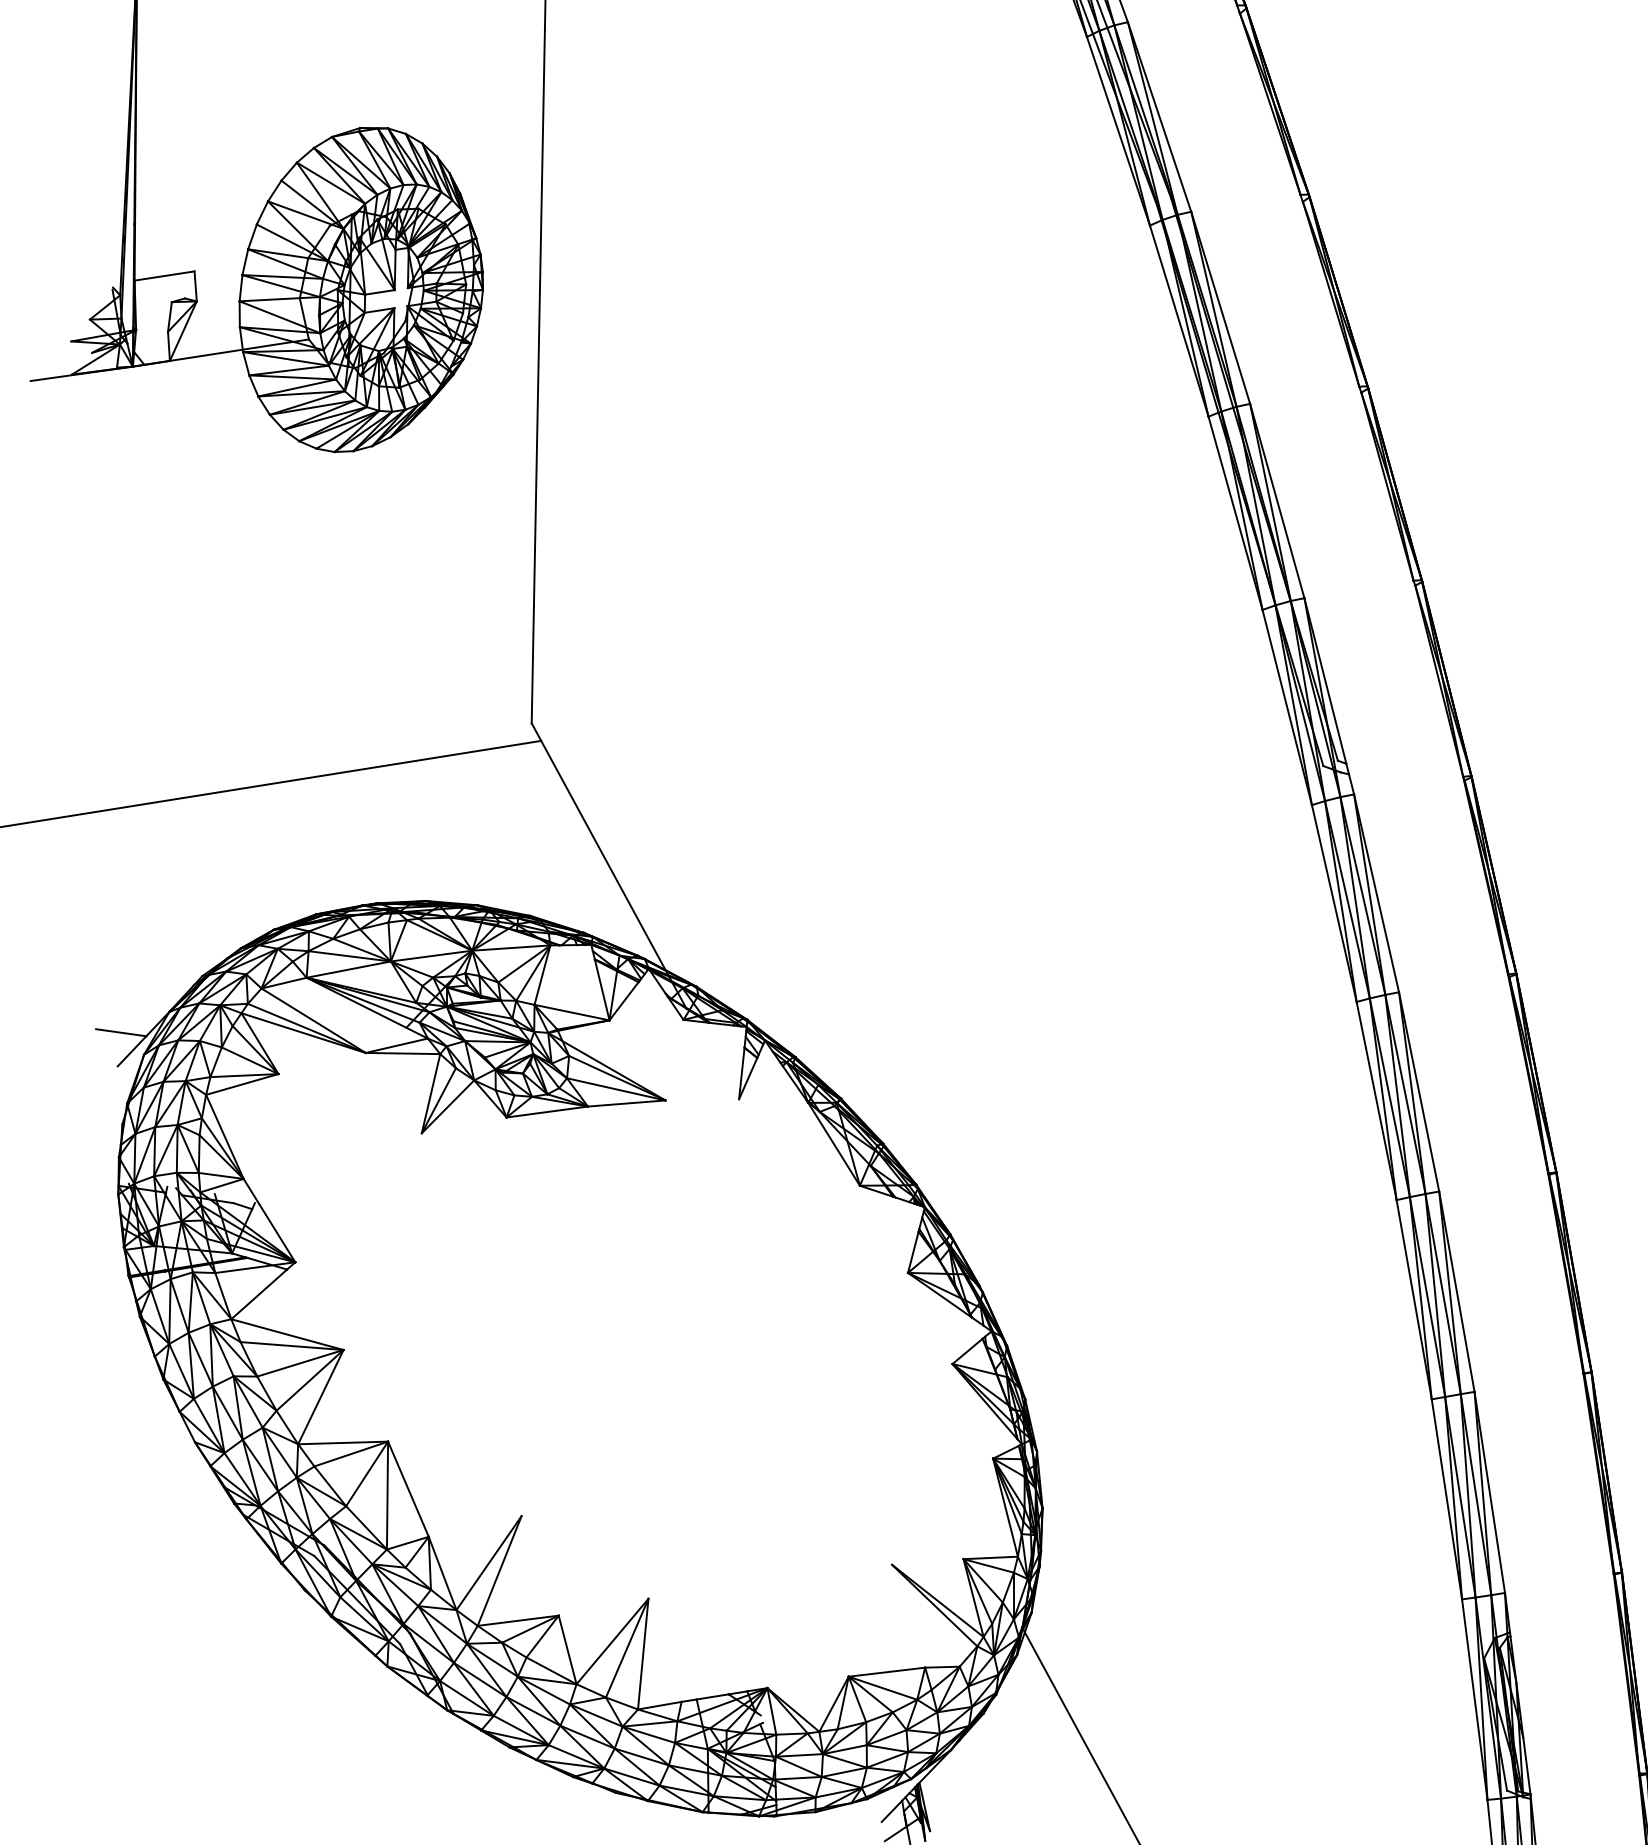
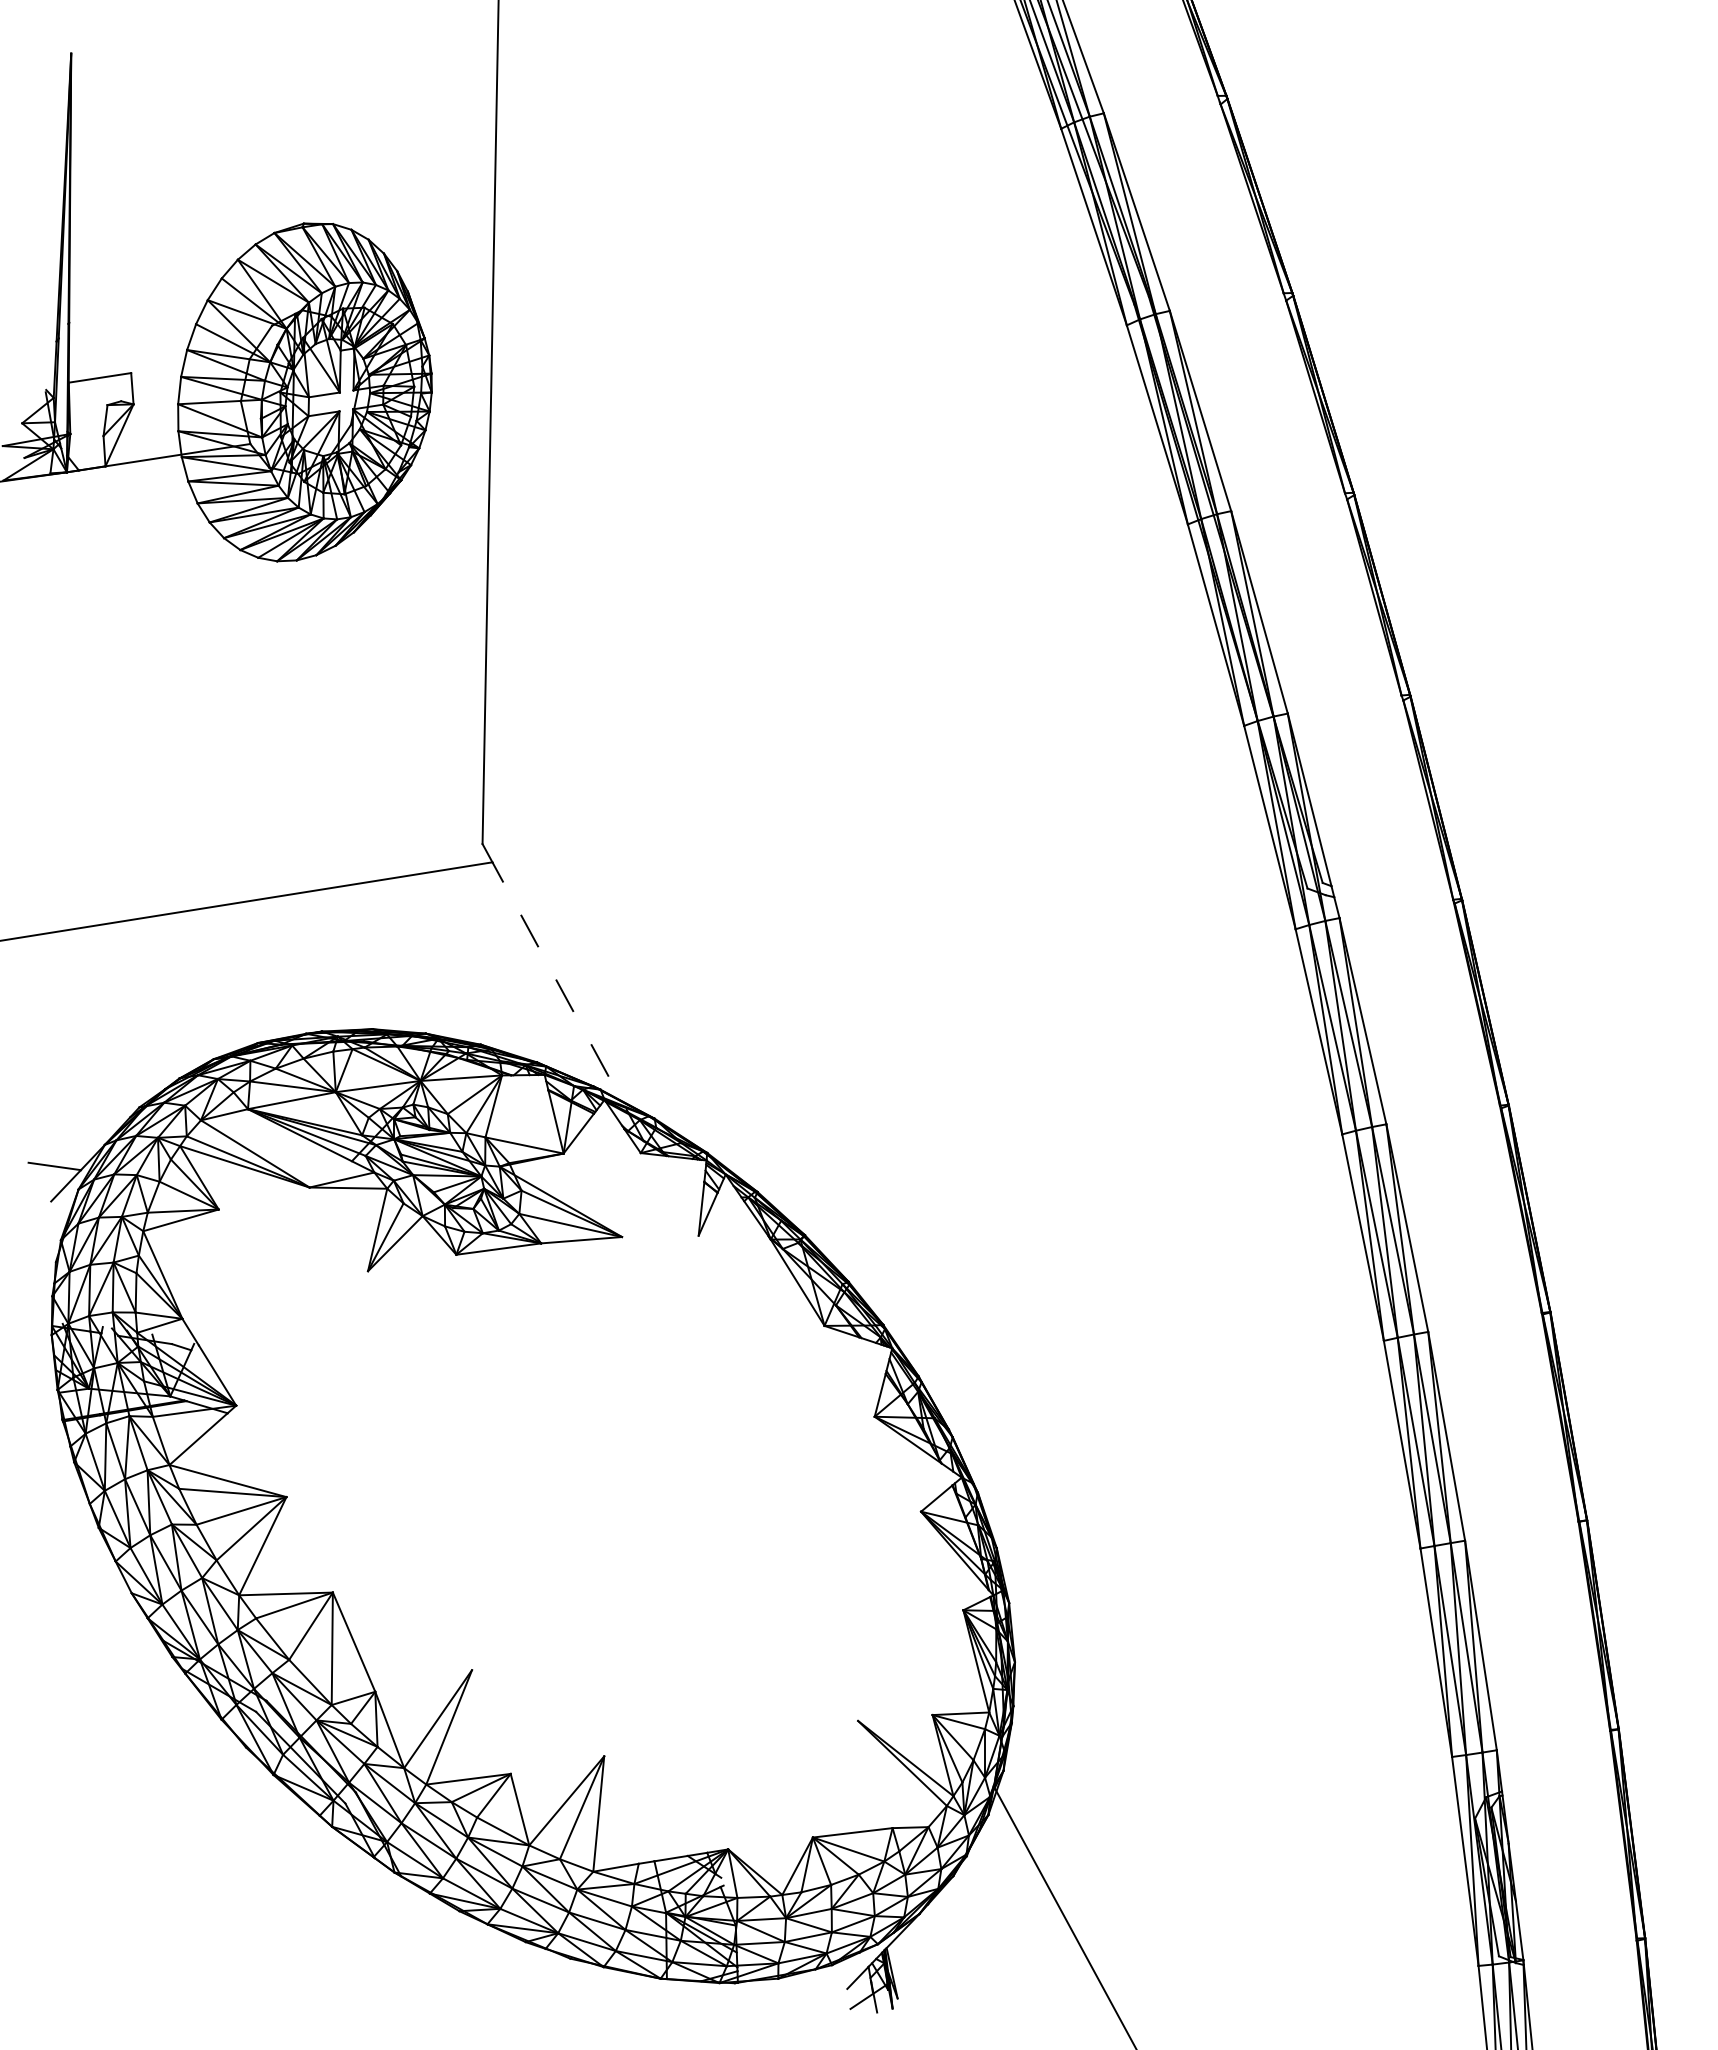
line: (614, 874) -> (568, 1001), solid -> dashed

